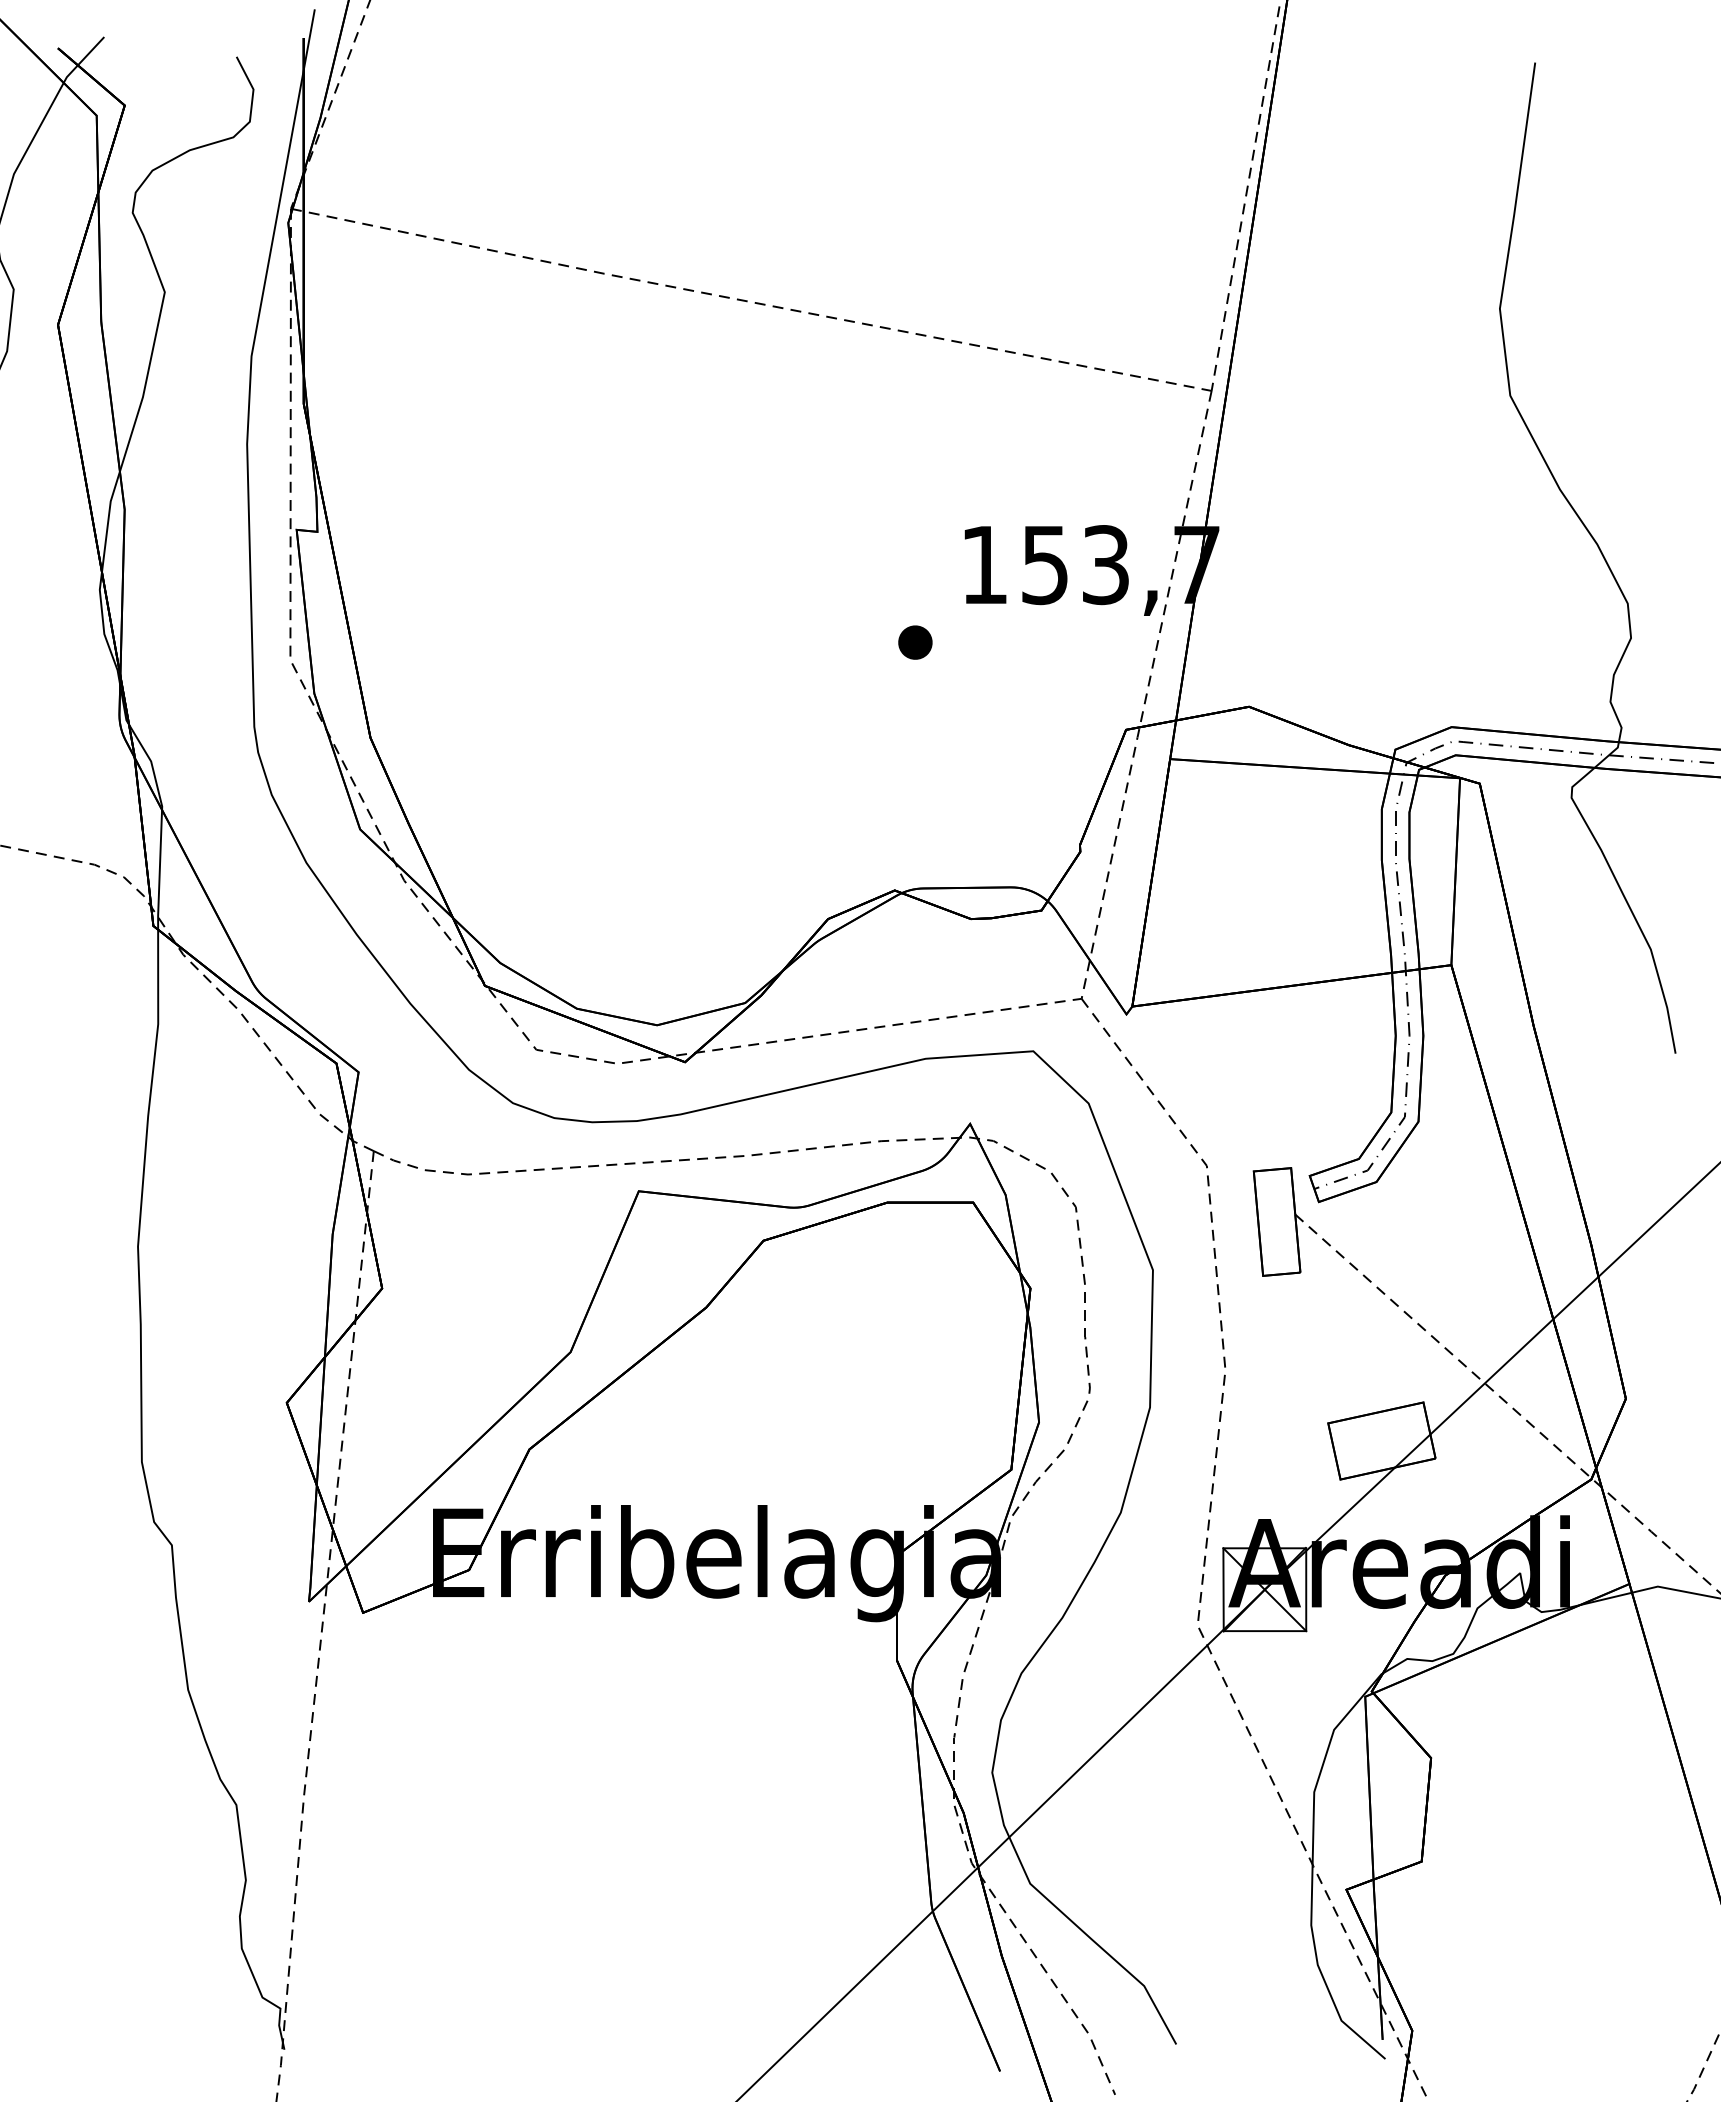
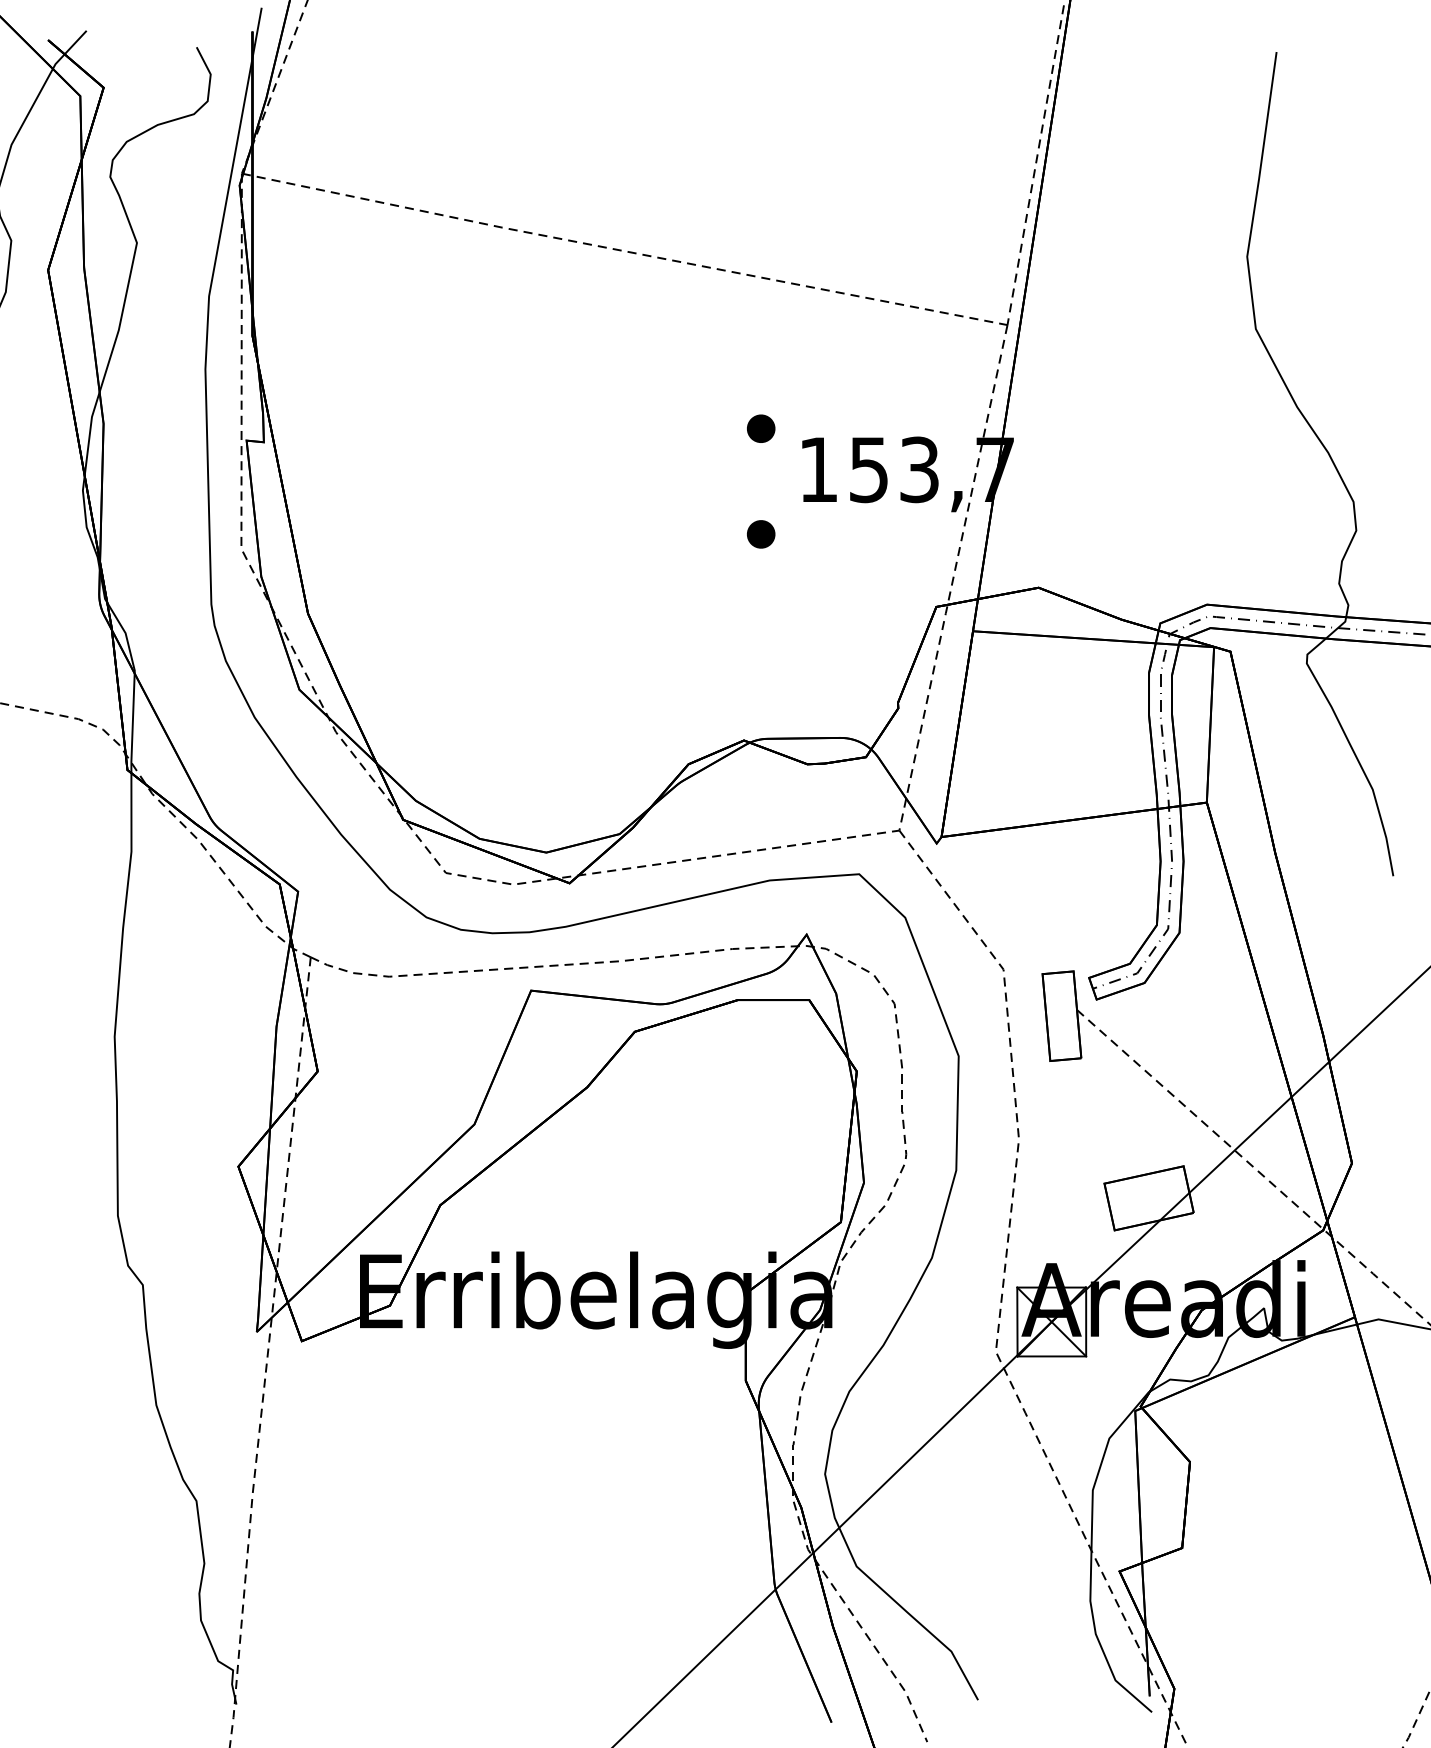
part: (915, 515) -> (761, 428), added

